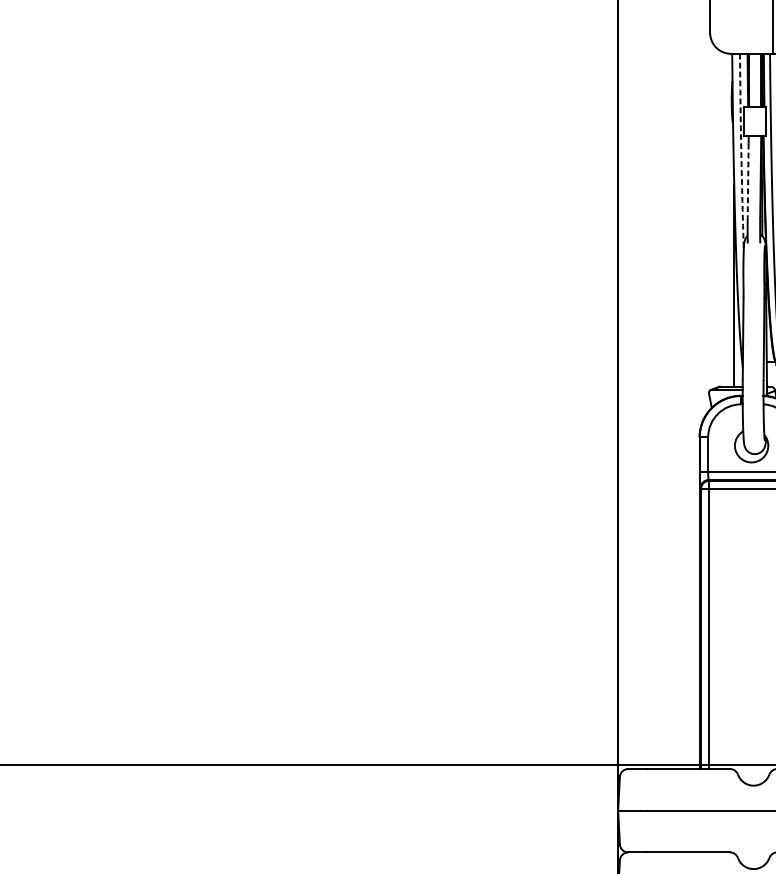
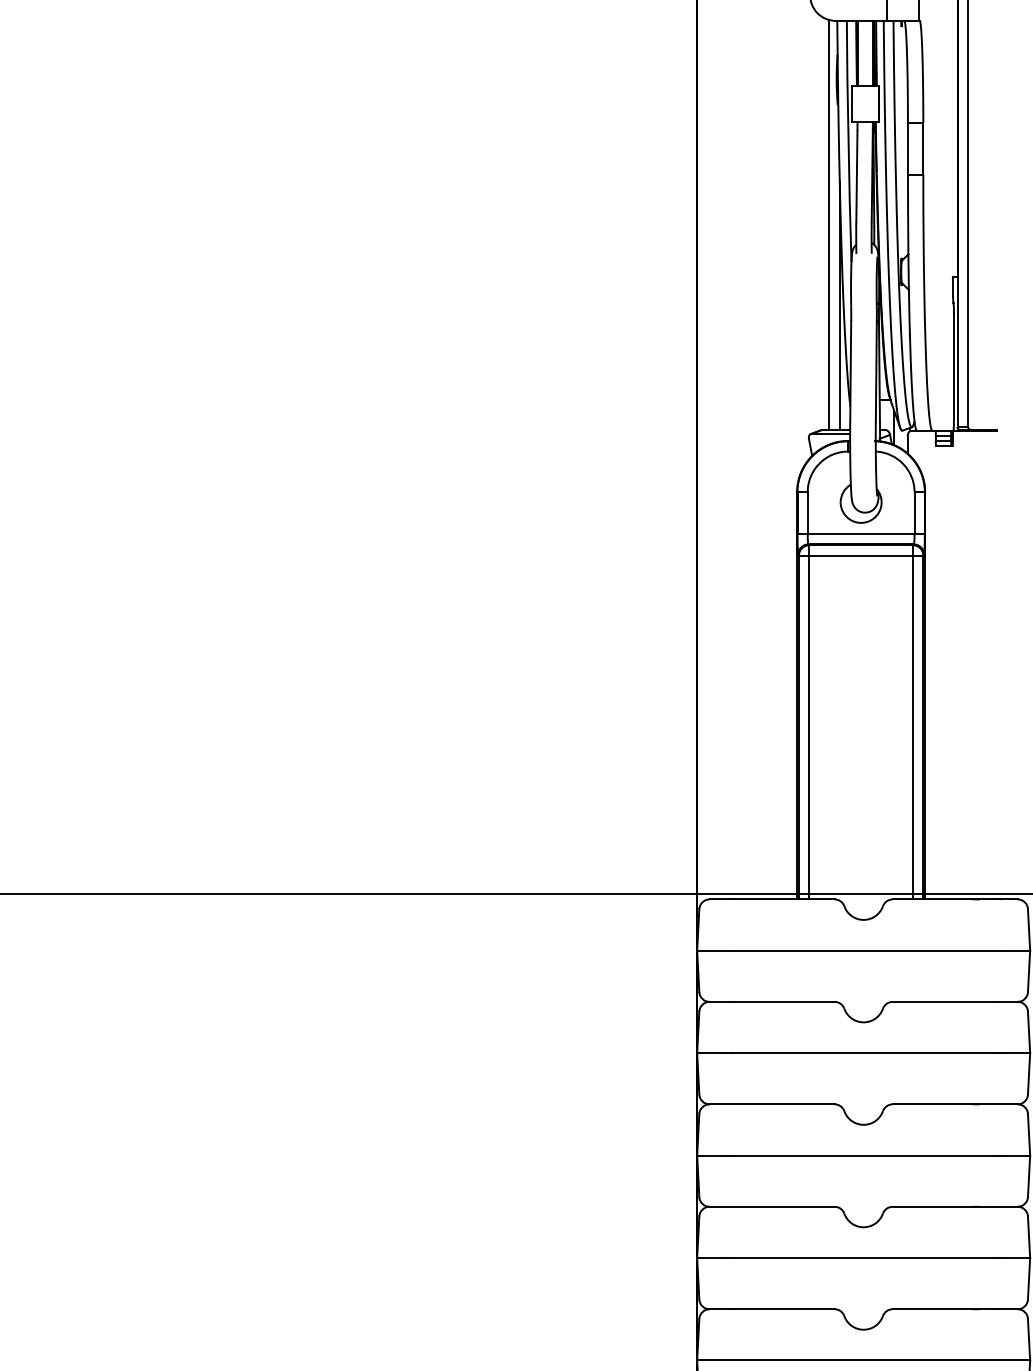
arc: (741, 151) -> (848, 141), dashed -> solid
line: (747, 181) -> (856, 177), dashed -> solid
line: (725, 219) -> (828, 224), added

